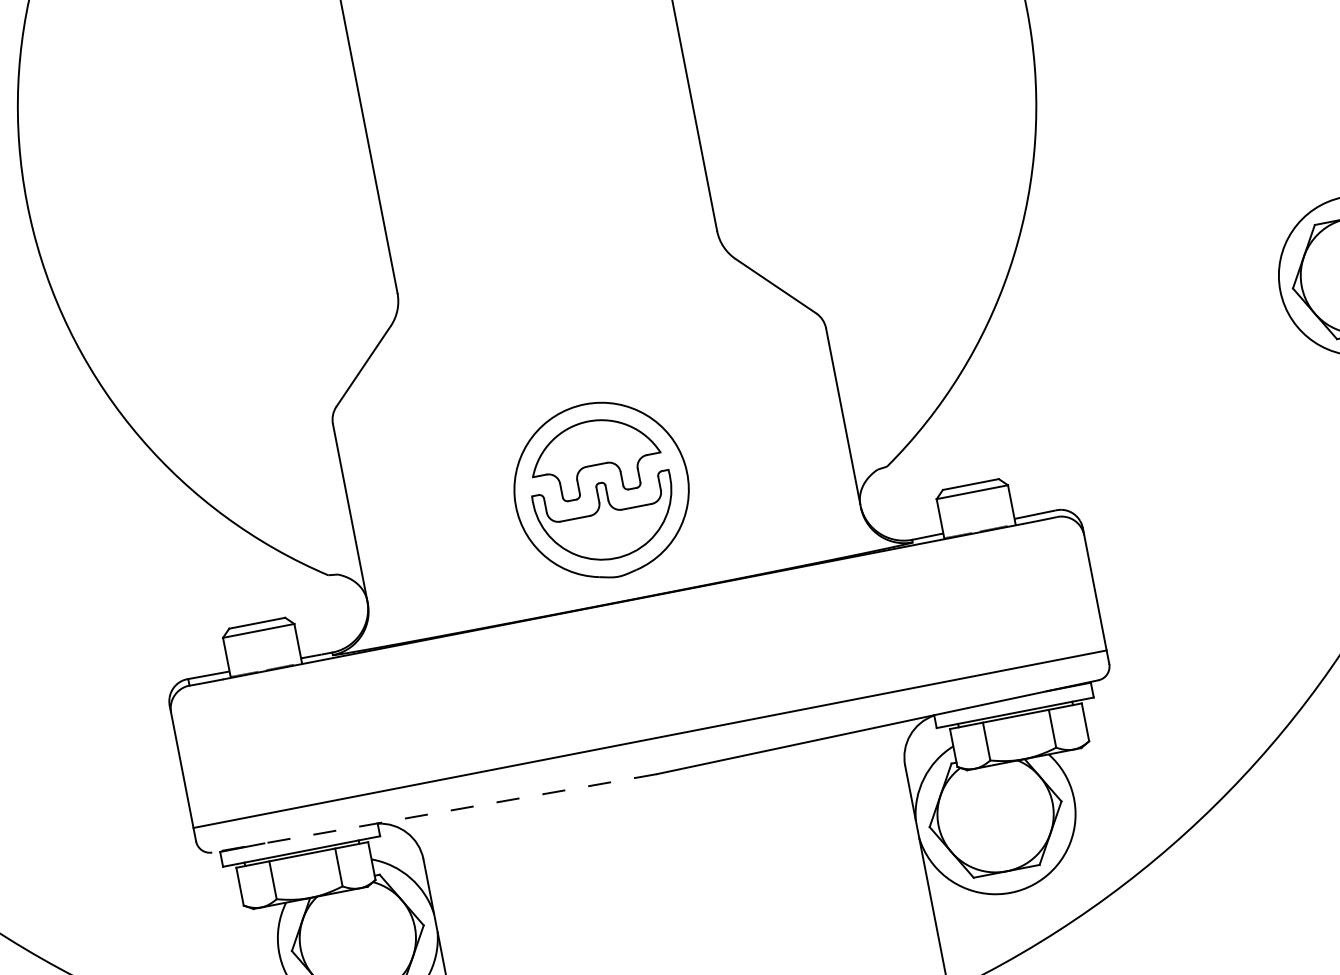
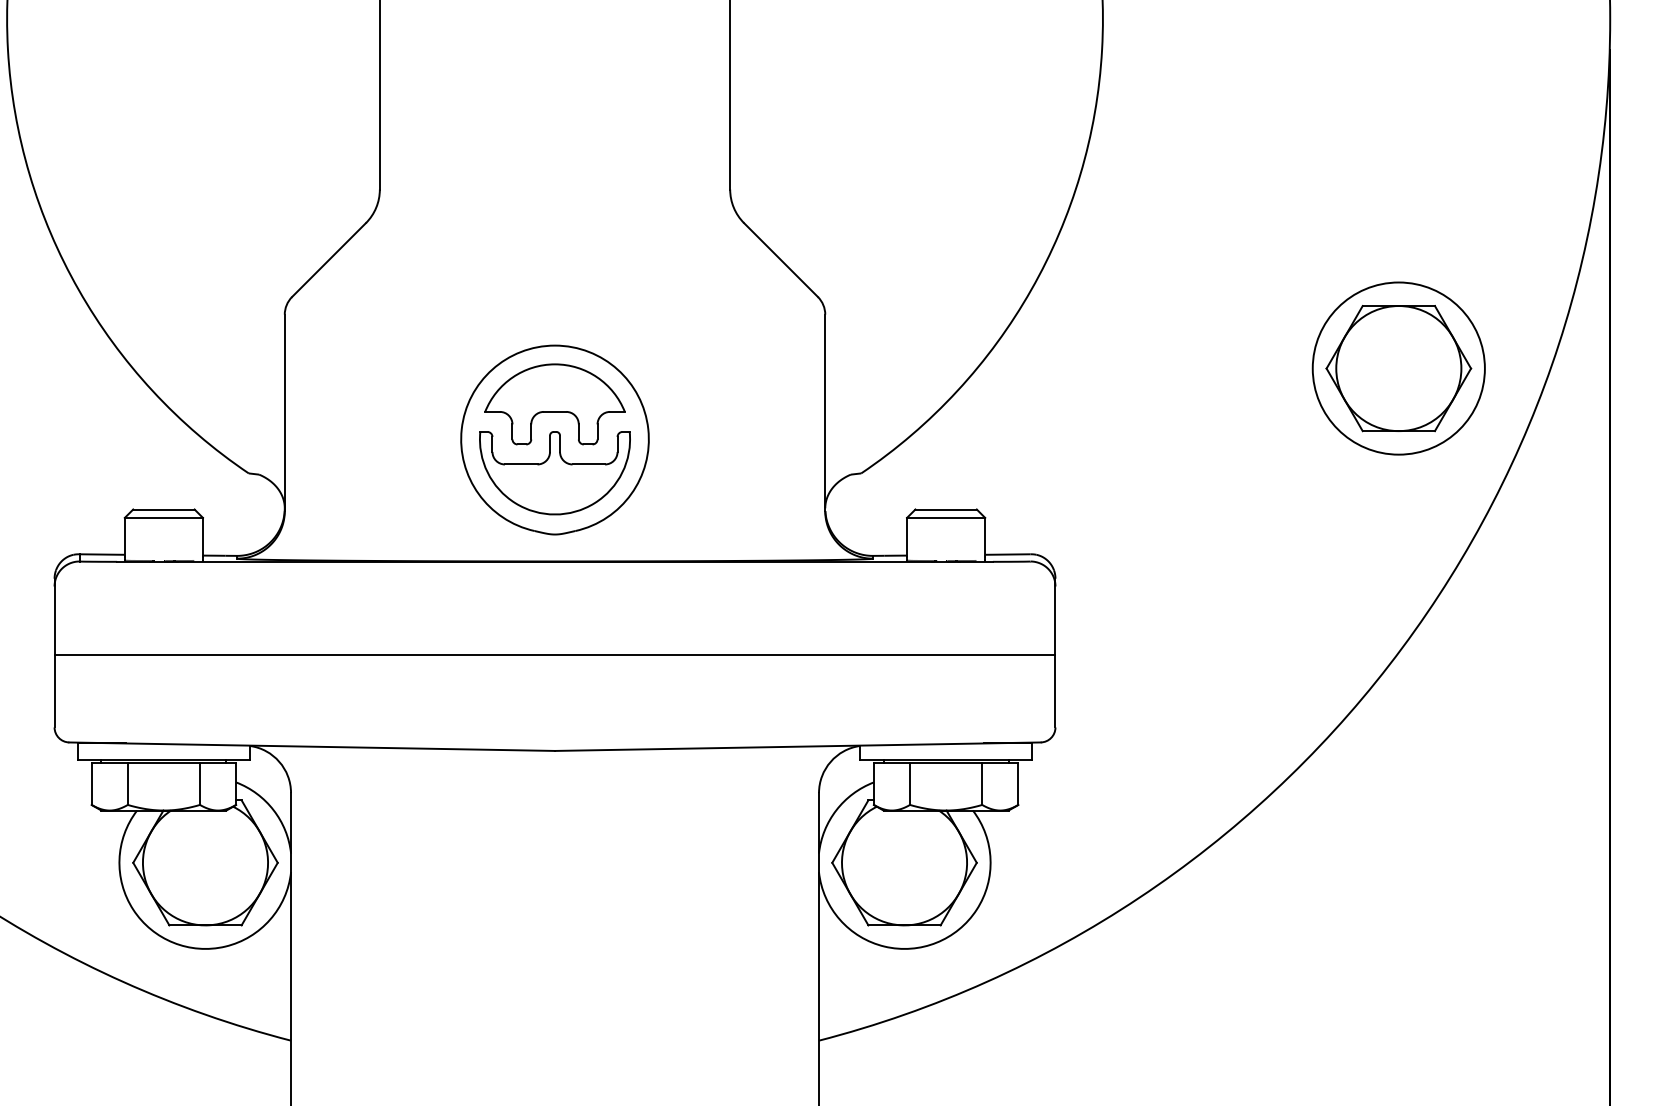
line: (649, 739) -> (554, 654), moved
line: (434, 813) -> (312, 746), dashed -> solid

